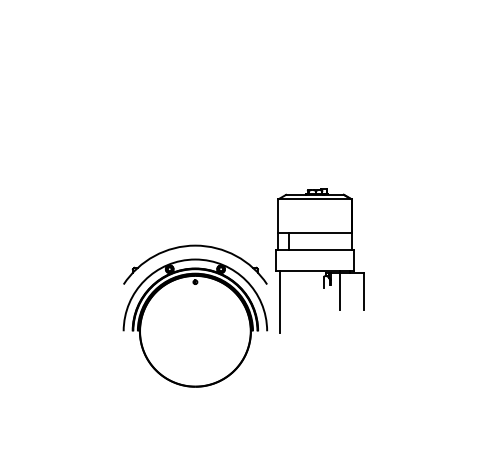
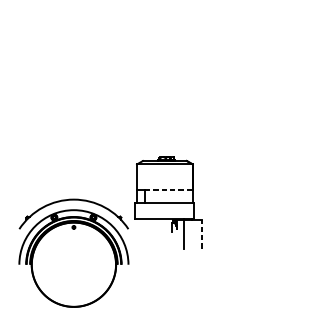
line: (320, 232) -> (169, 189), solid -> dashed
line: (364, 291) -> (202, 234), solid -> dashed
line: (279, 301) -> (137, 242), removed

